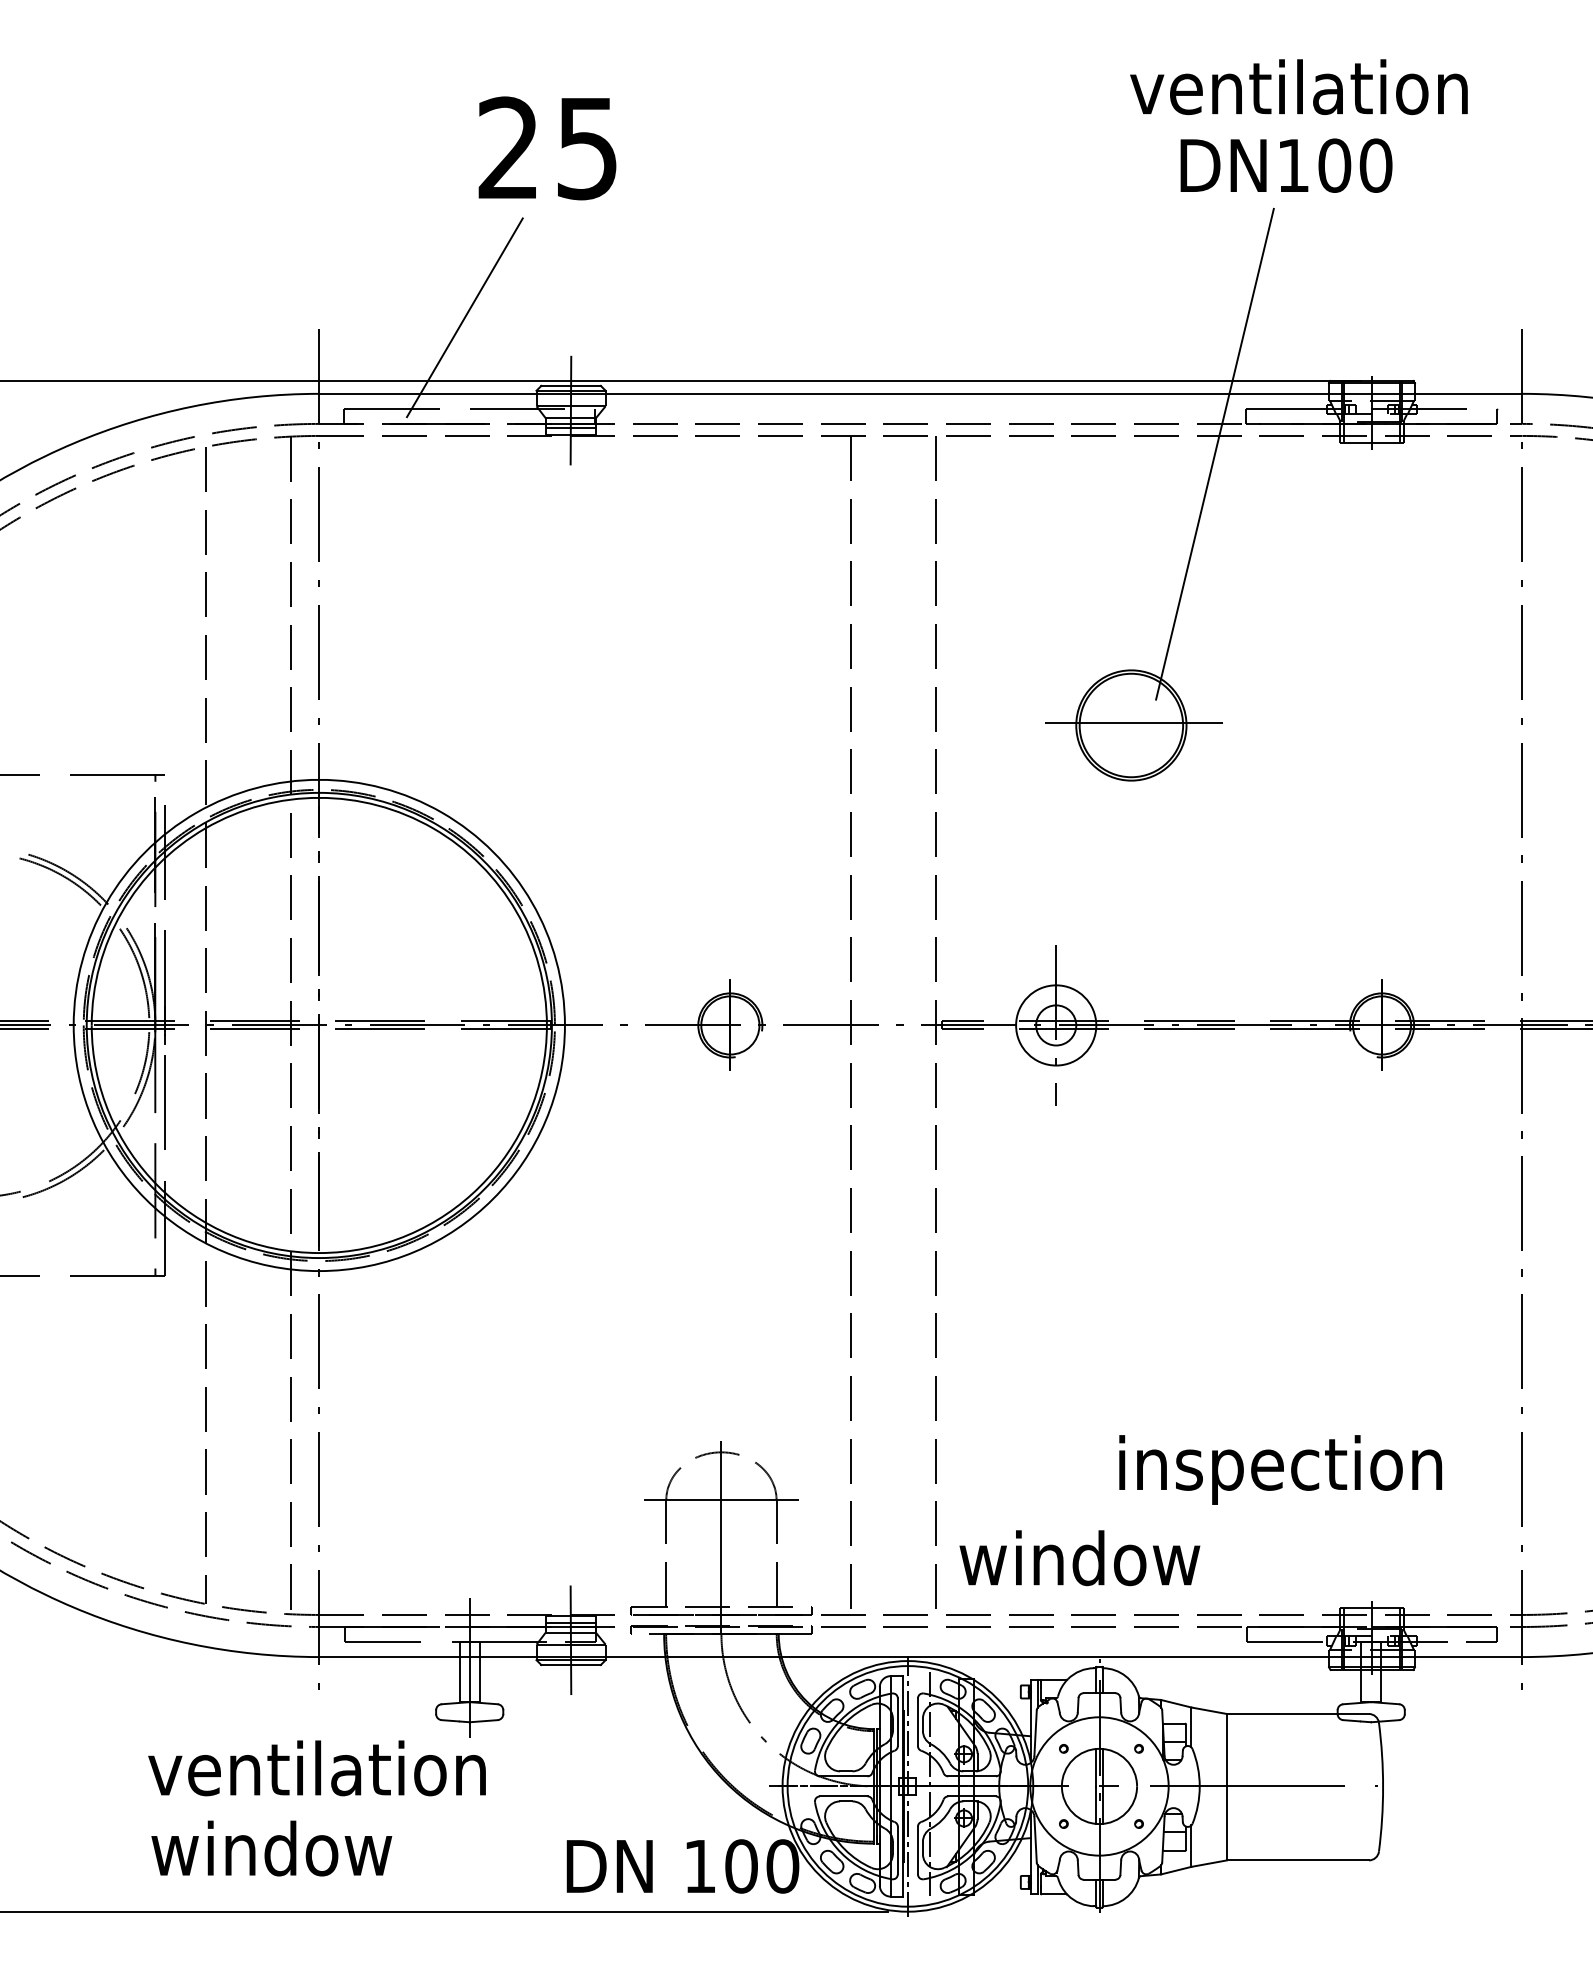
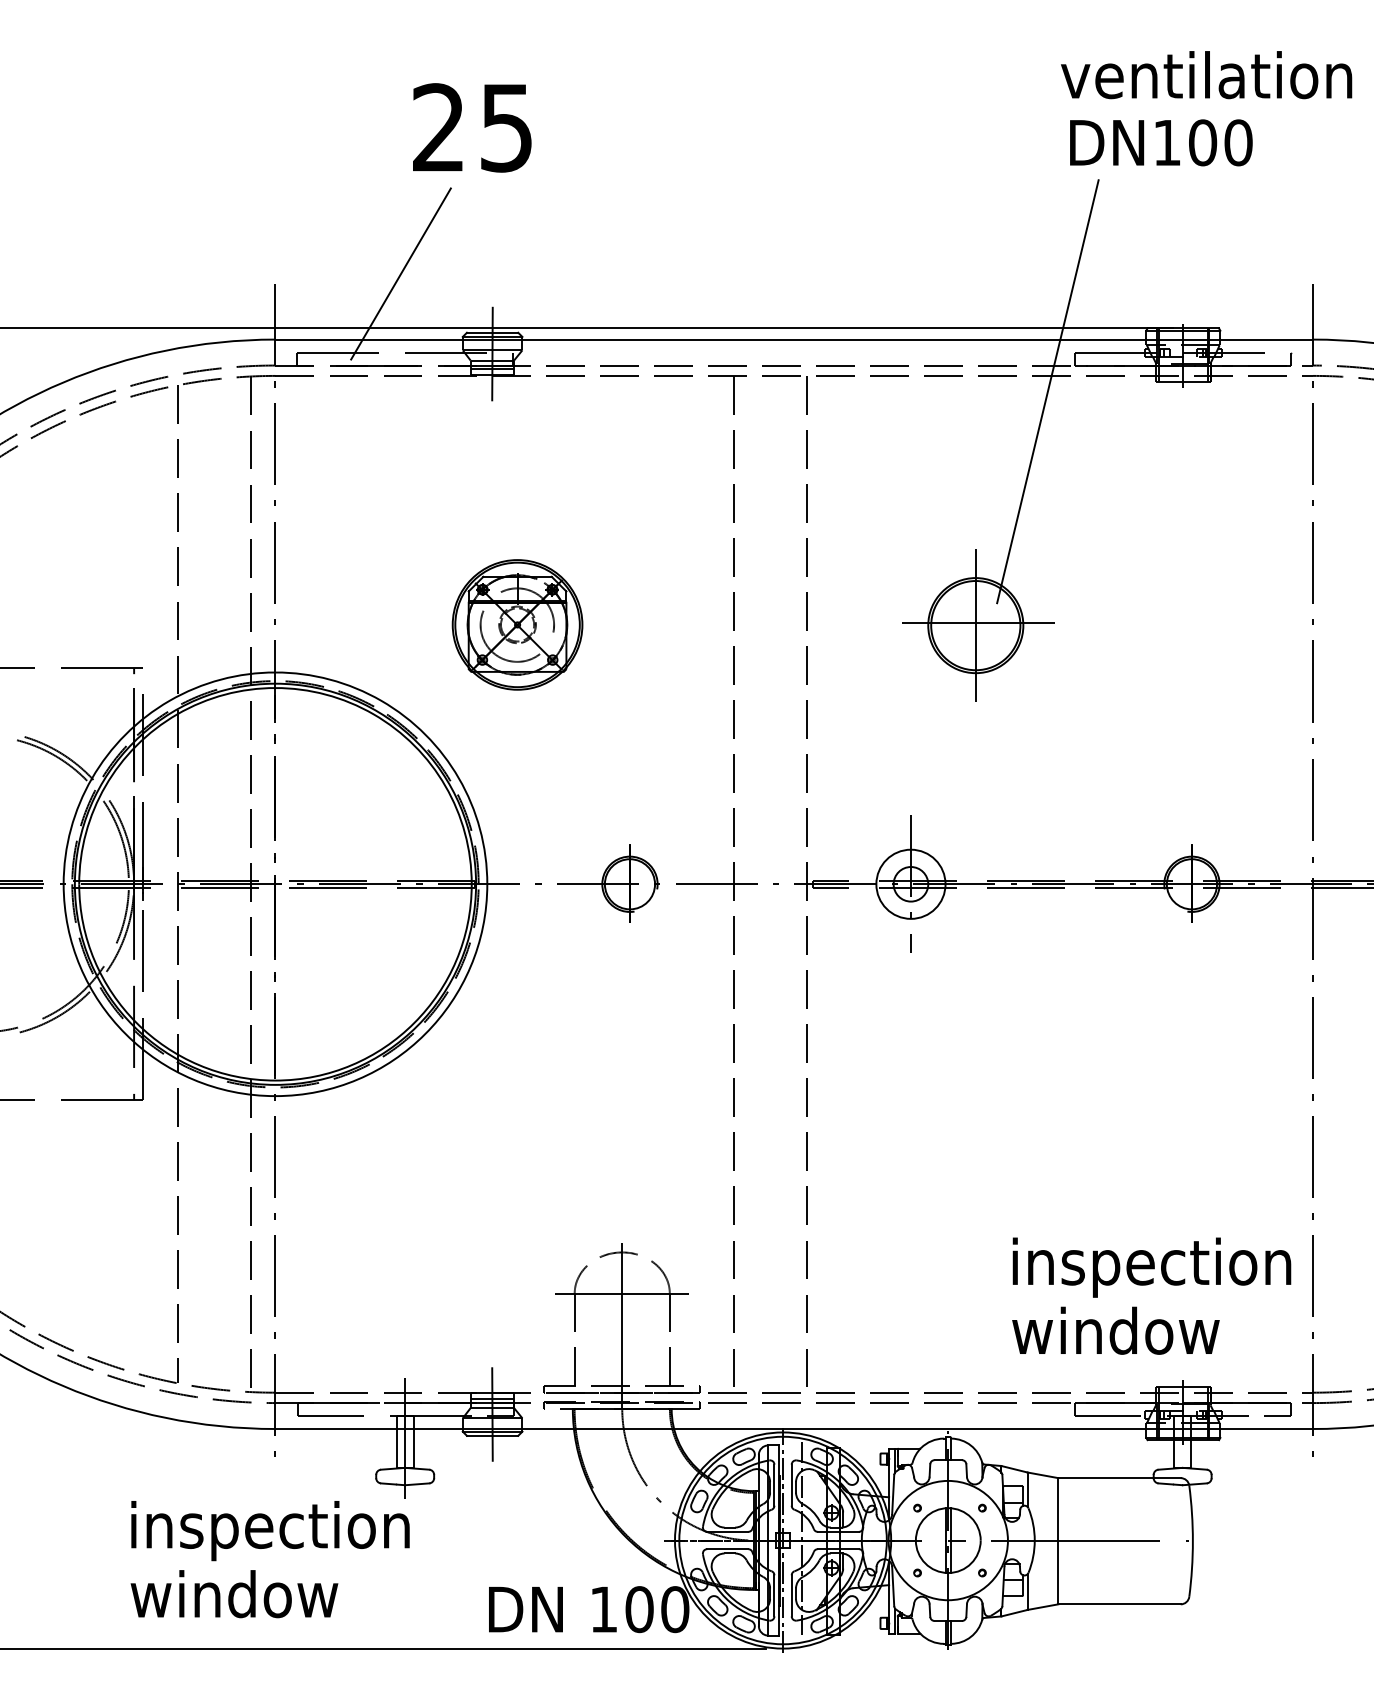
text: (1298, 87) -> (1206, 75), moved
text: (1286, 165) -> (1161, 142), moved
part: (600, 724) -> (517, 624), added
line: (1131, 725) -> (975, 625), added
text: (1280, 1469) -> (1151, 1267), moved
text: (1079, 1558) -> (1115, 1331), moved
text: (316, 1775) -> (273, 1531), ventilation -> inspection

